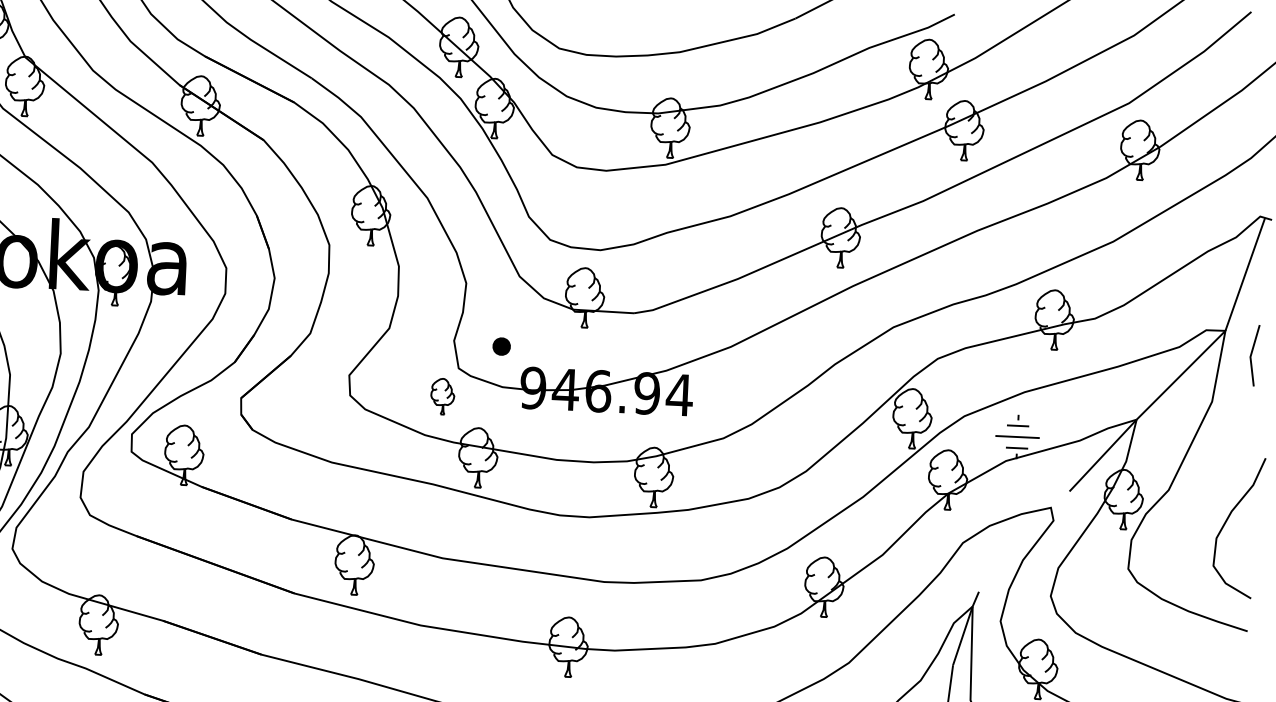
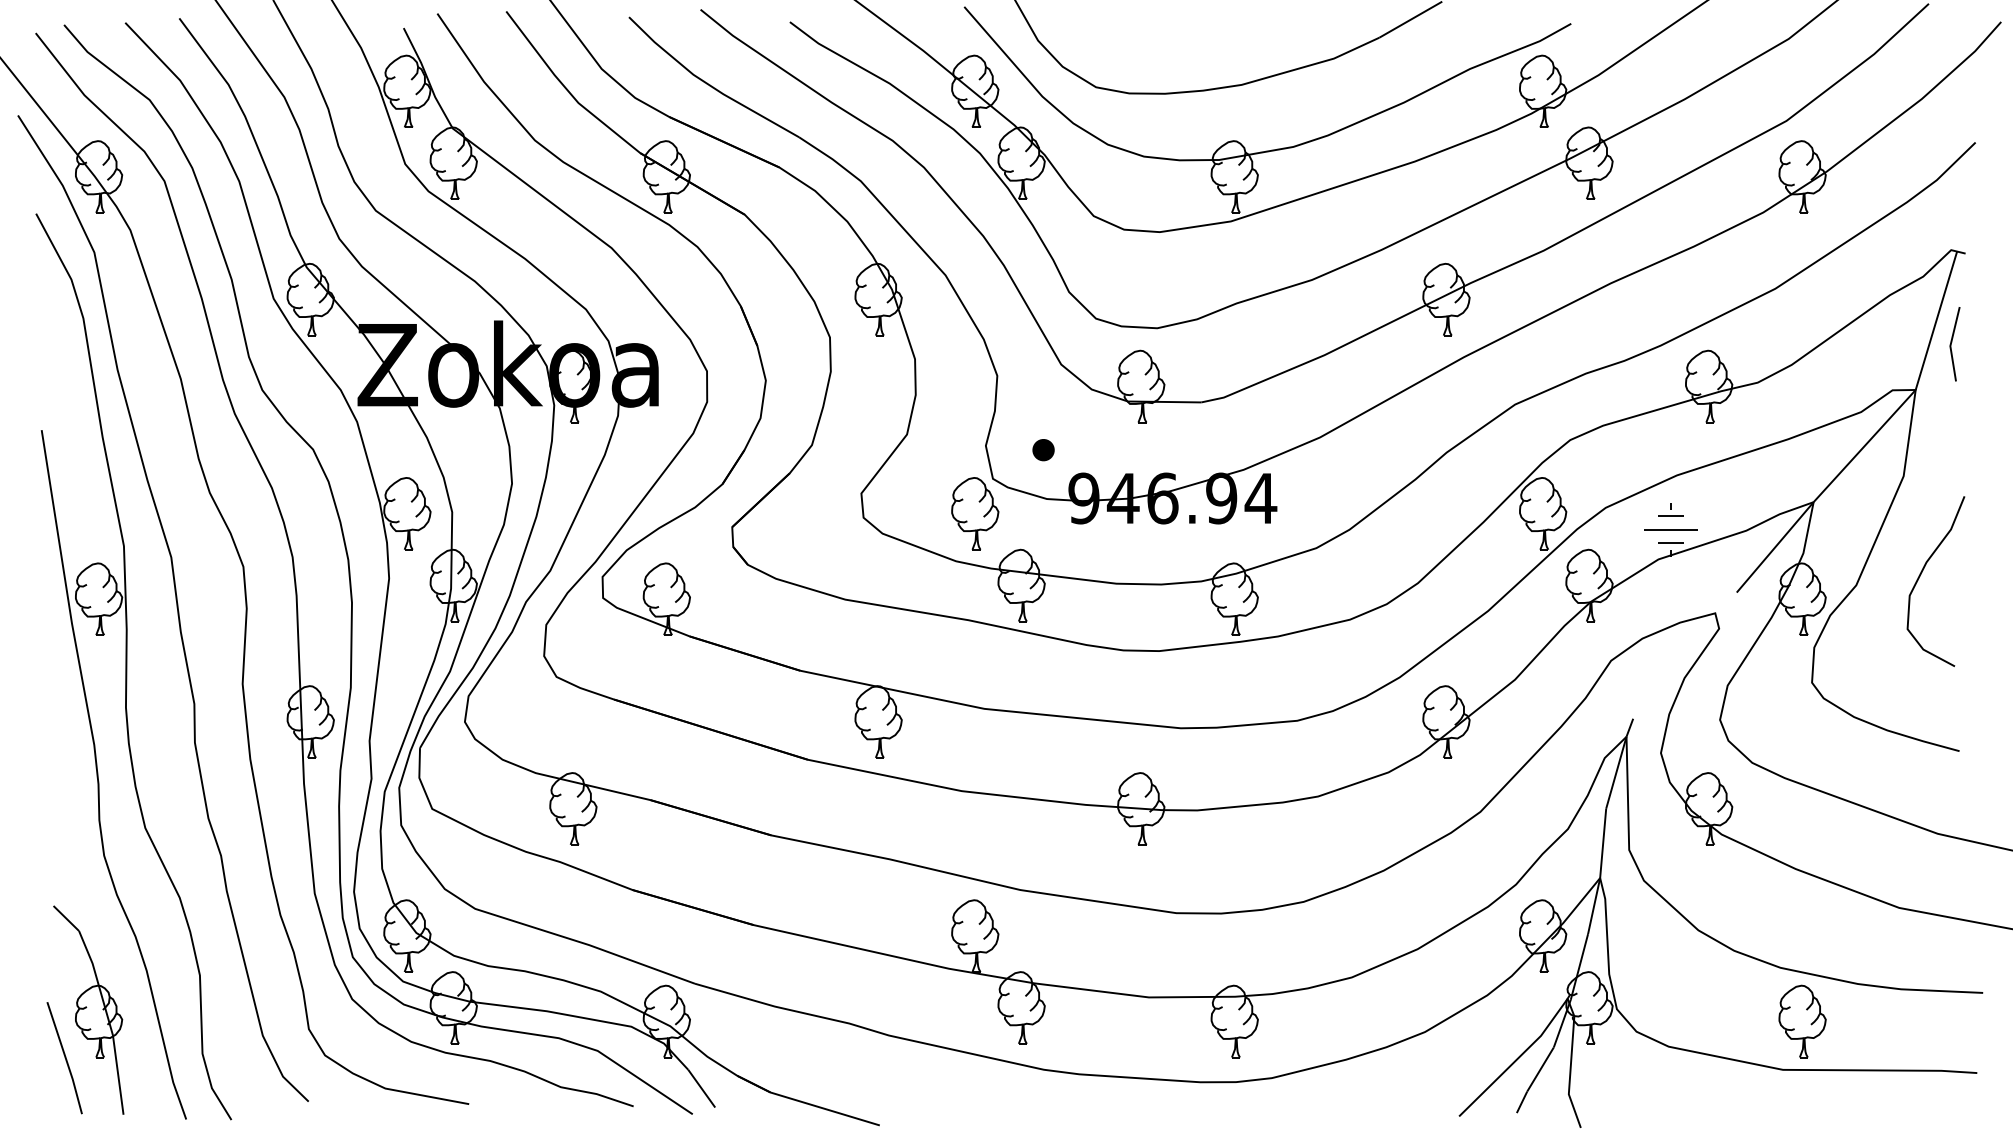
line: (1252, 354) -> (1952, 342), moved
part: (442, 396) -> (975, 513), size x1.67
curve: (1227, 521) -> (1921, 574), moved

